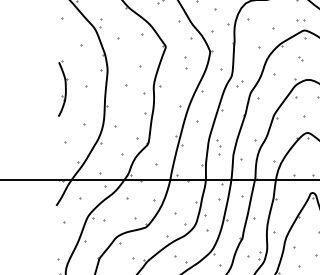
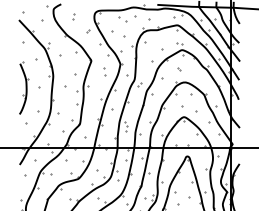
part: (63, 87) -> (24, 87), size x1.43

